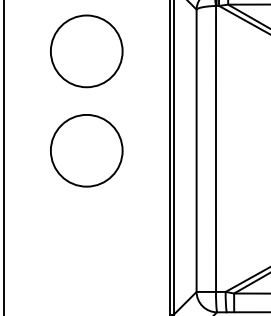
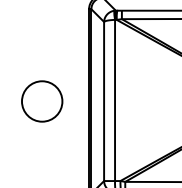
circle: (87, 51) -> (42, 45), removed

